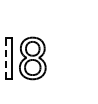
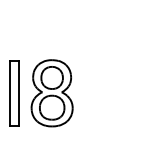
line: (6, 57) -> (10, 91), dashed -> solid

